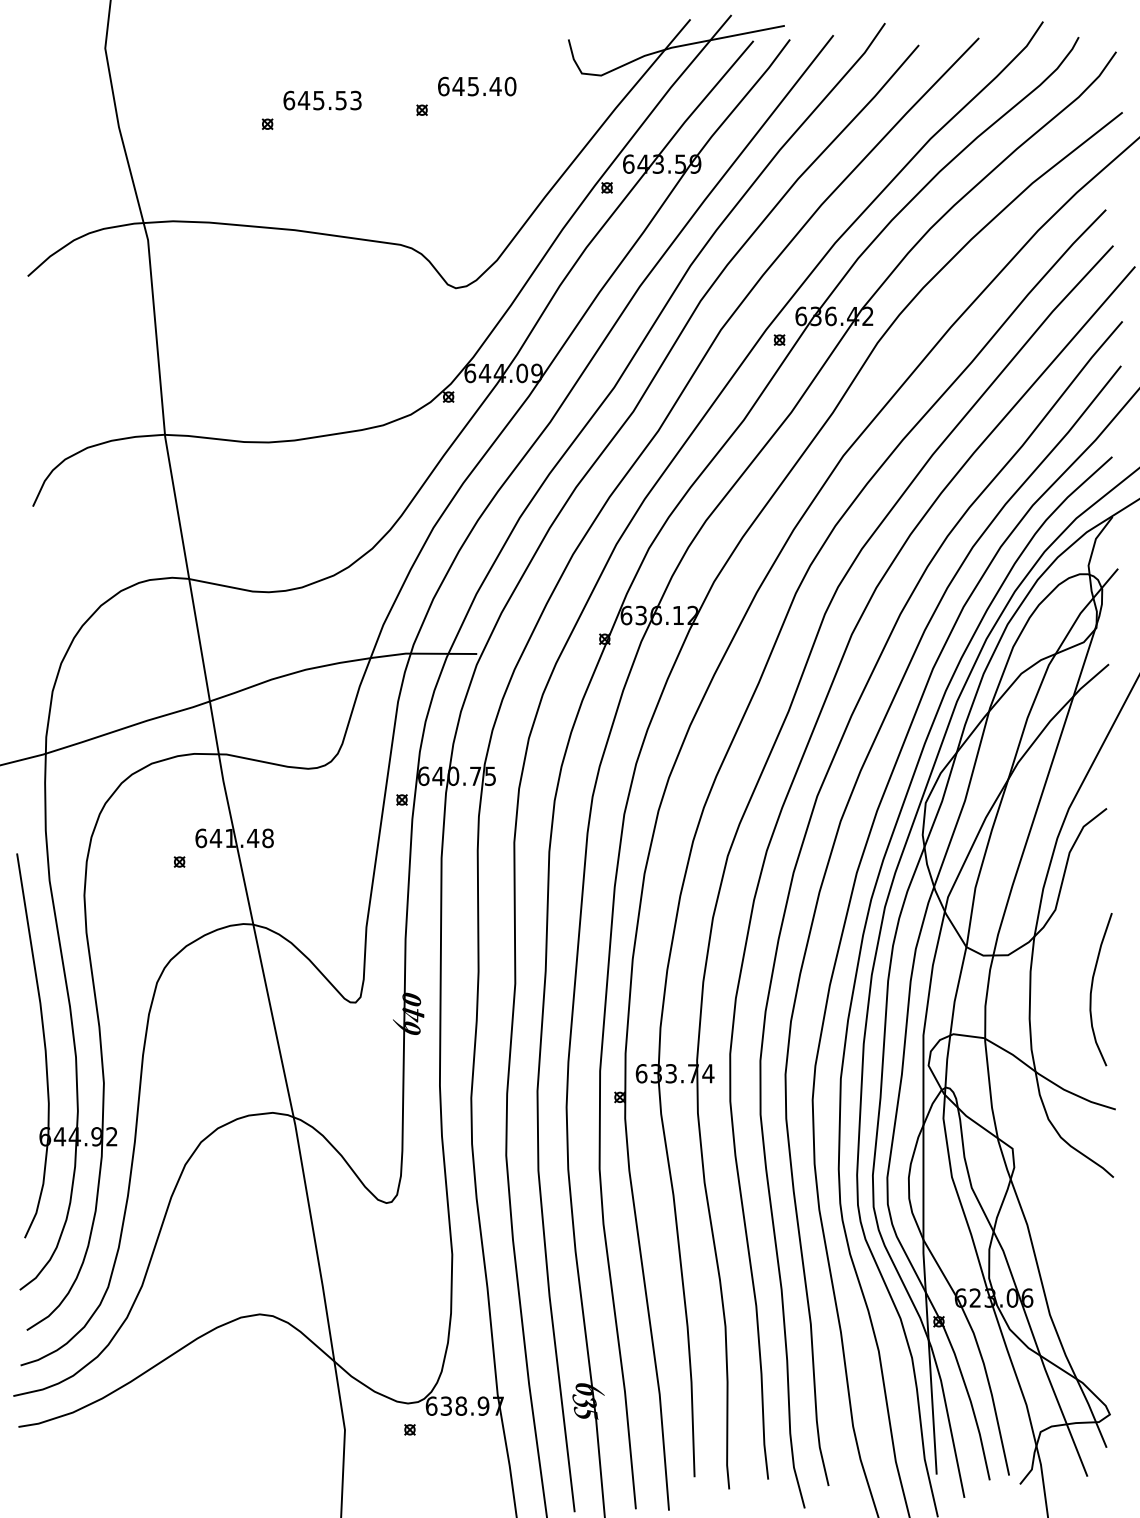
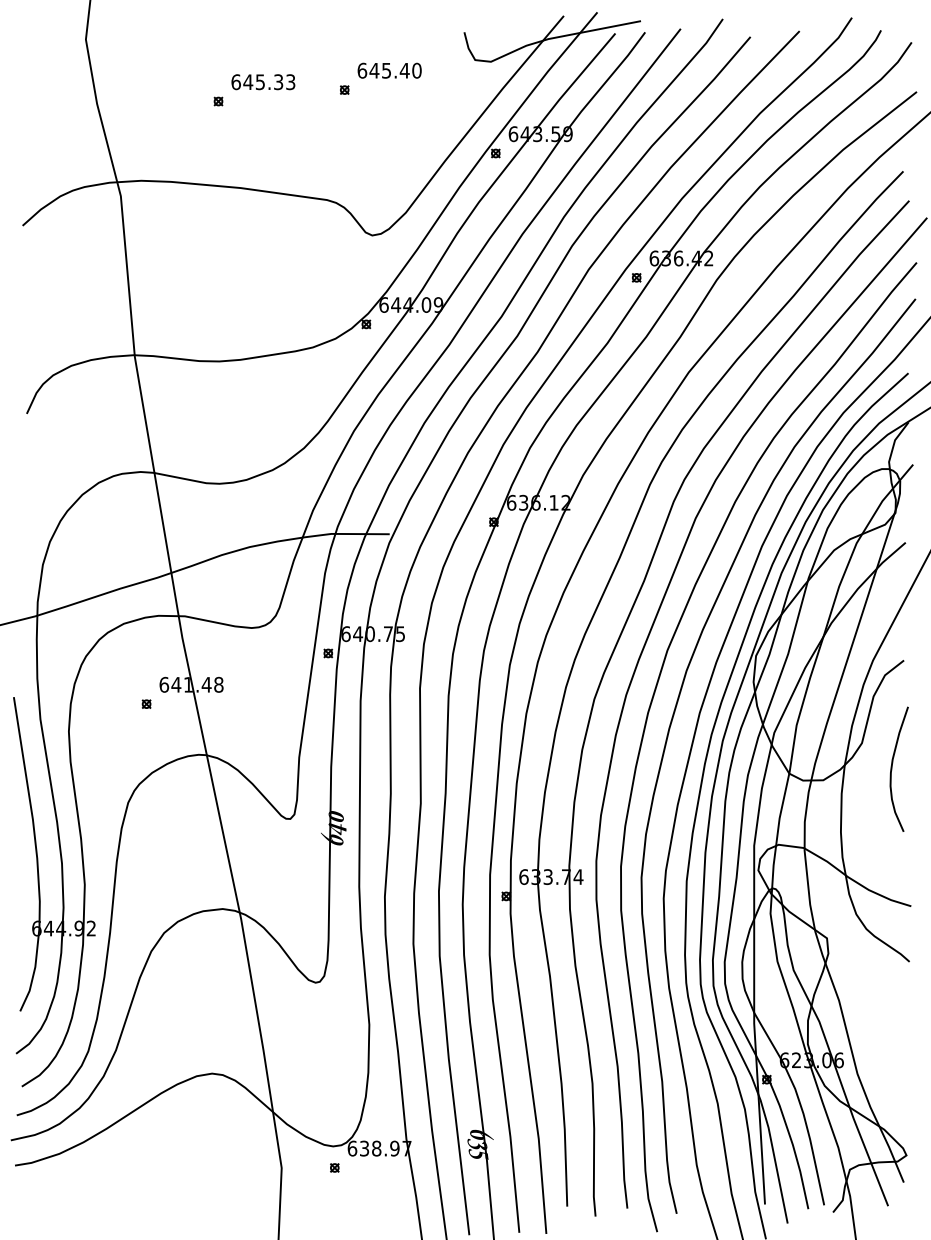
text: (341, 99) -> (278, 81), 645.53 -> 645.33
curve: (1092, 988) -> (892, 768), moved

